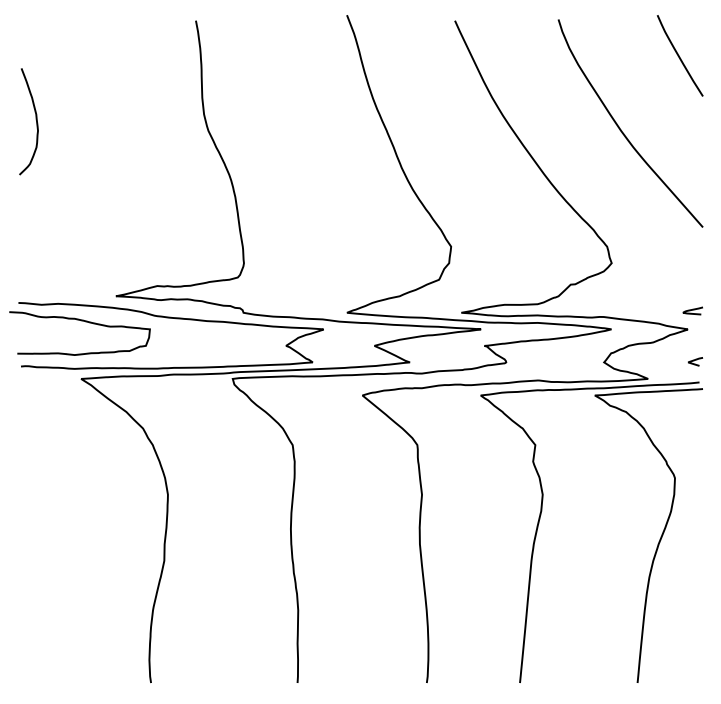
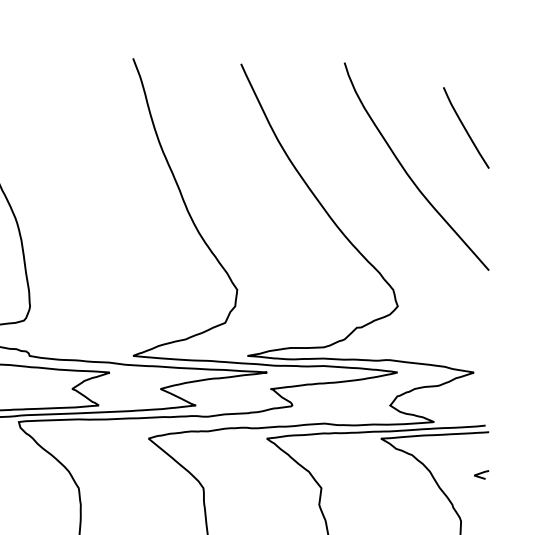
curve: (679, 55) -> (465, 127), moved
curve: (692, 310) -> (478, 353), removed
line: (695, 360) -> (481, 473), moved

